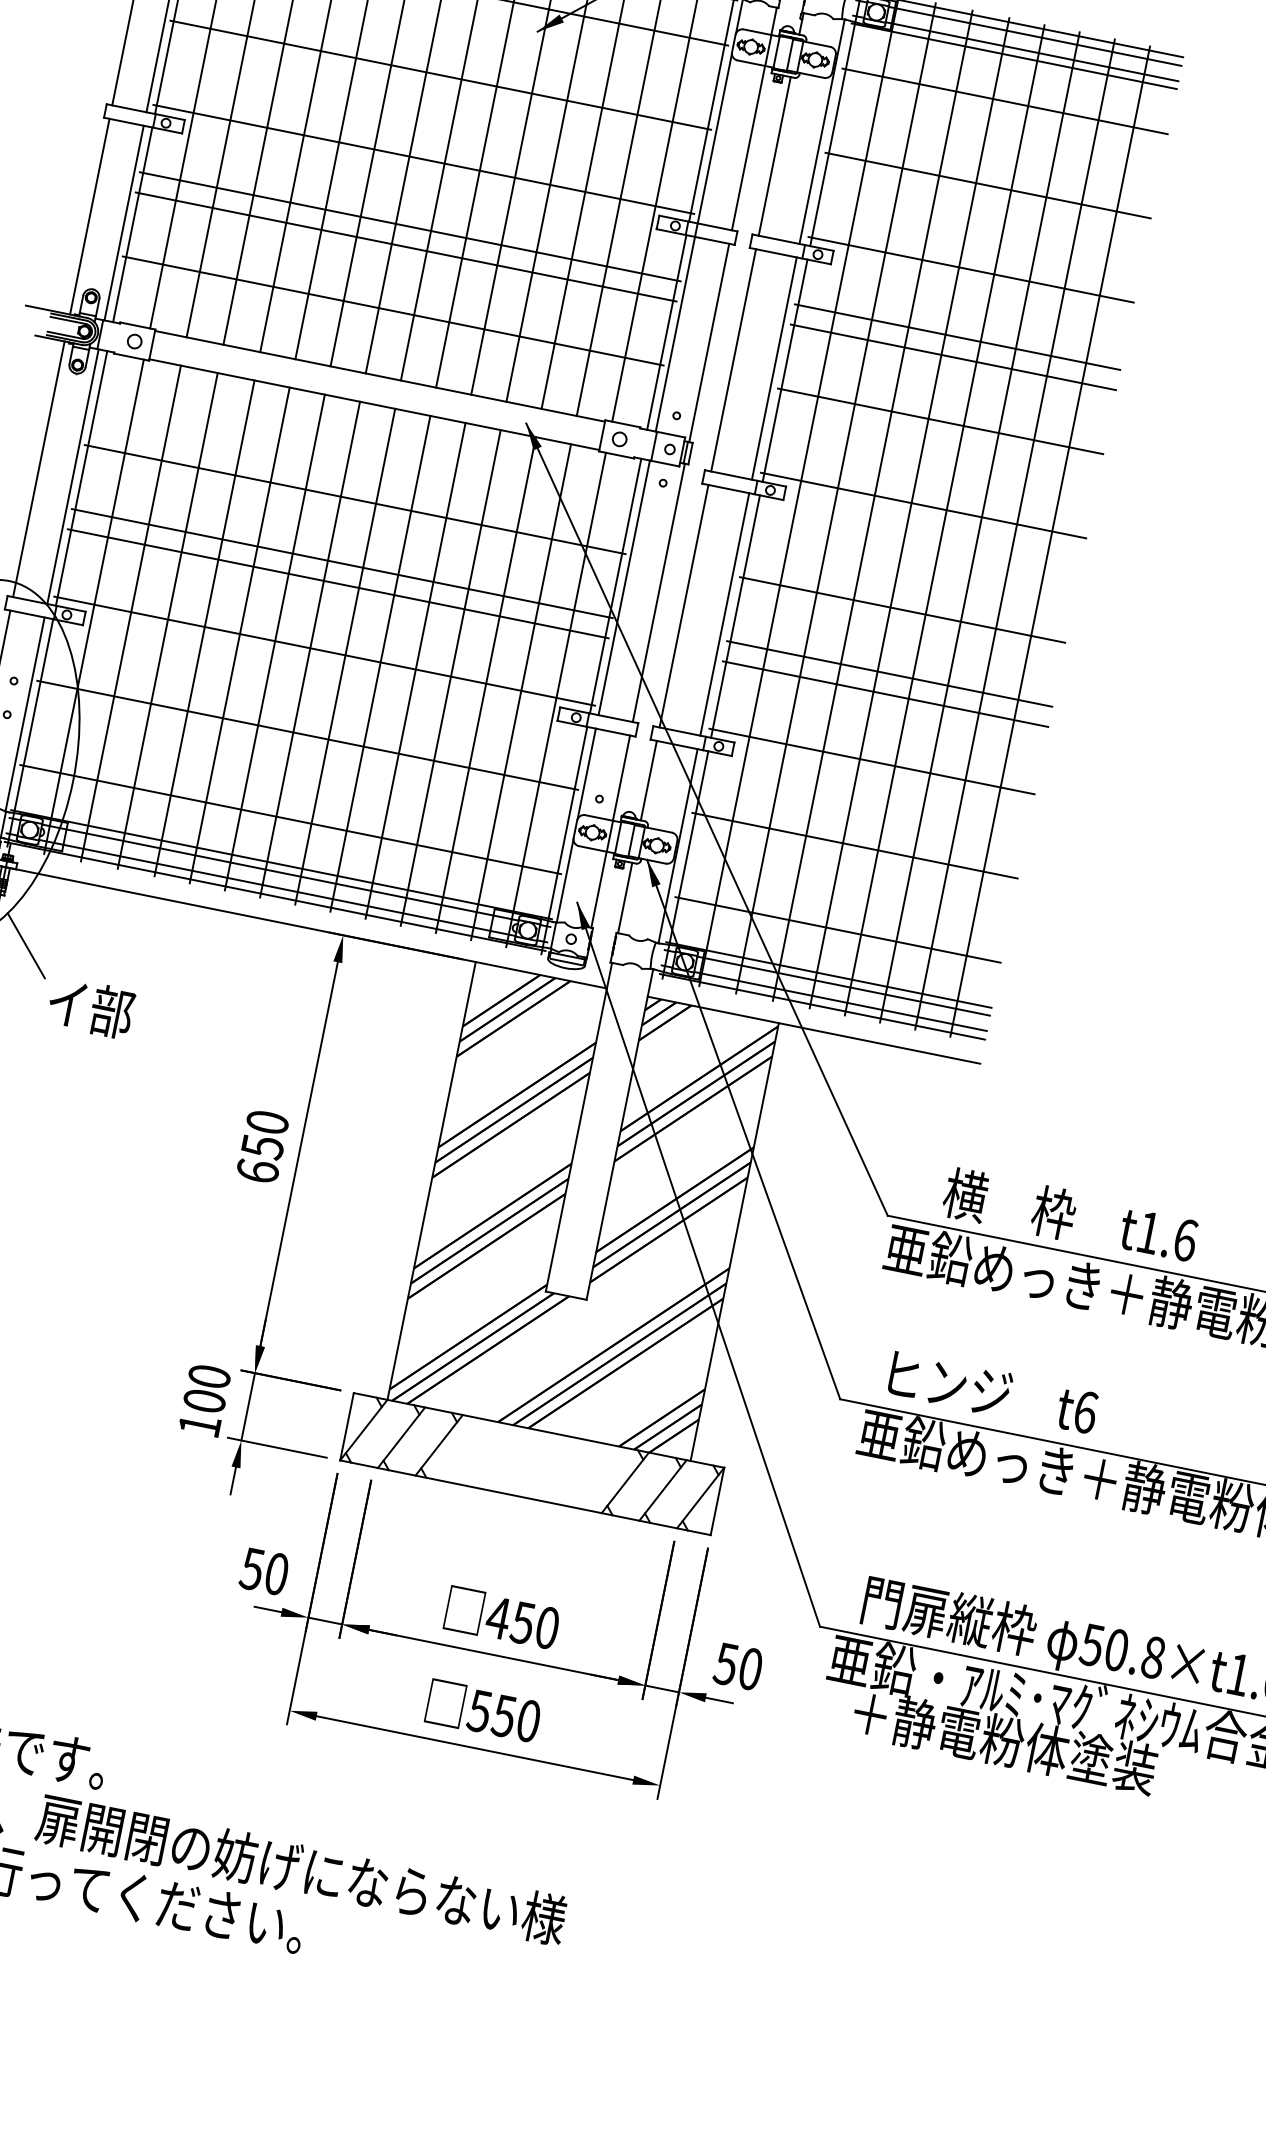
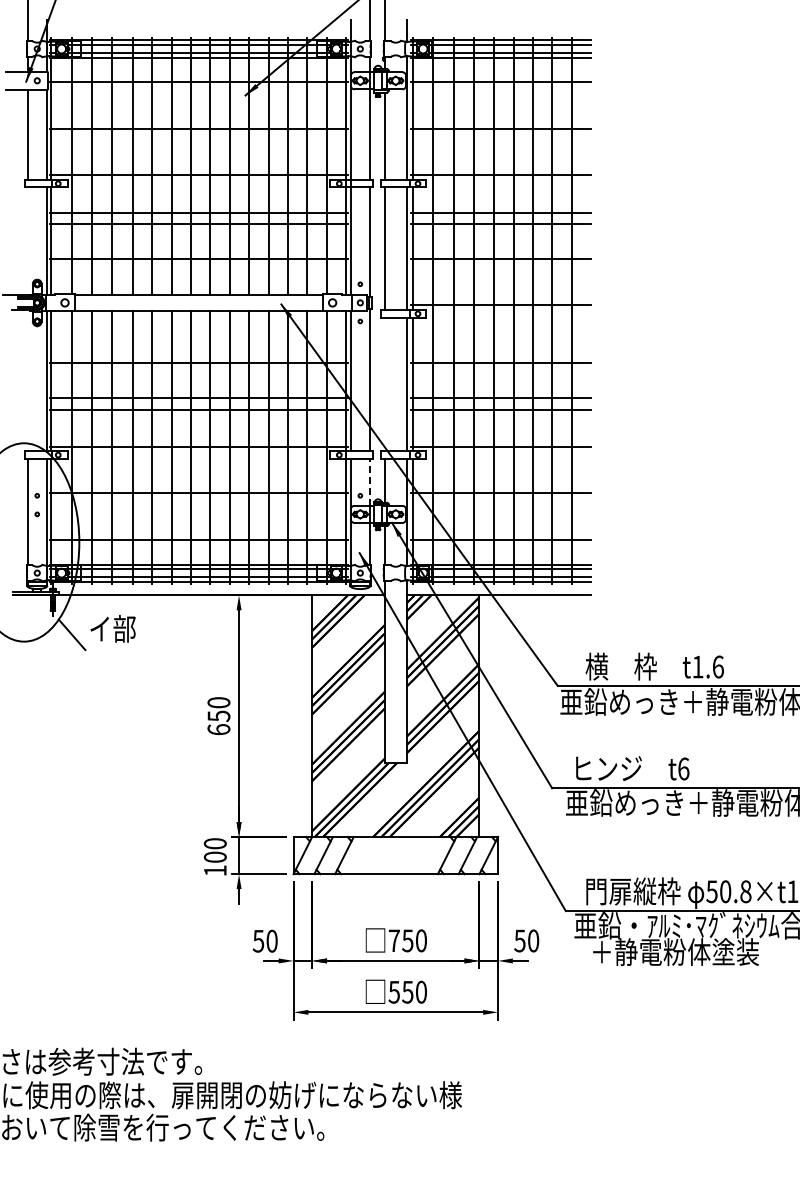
line: (89, 216) -> (27, 241), removed
line: (38, 468) -> (27, 380), removed
line: (683, 606) -> (384, 384), removed
line: (620, 778) -> (369, 482), solid -> dashed
text: (90, 1006) -> (112, 628), moved
text: (498, 1617) -> (394, 940), 450 -> 750

